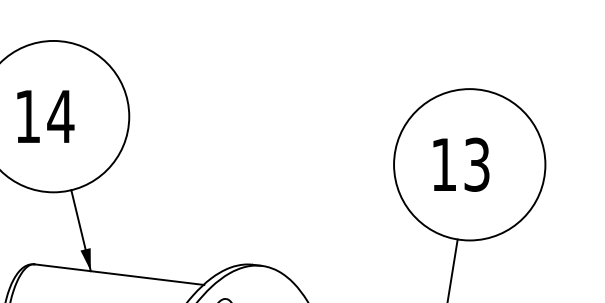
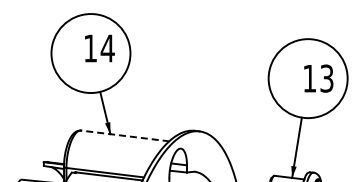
text: (45, 116) -> (99, 48), moved
text: (460, 164) -> (318, 78), moved
line: (119, 273) -> (125, 135), solid -> dashed

